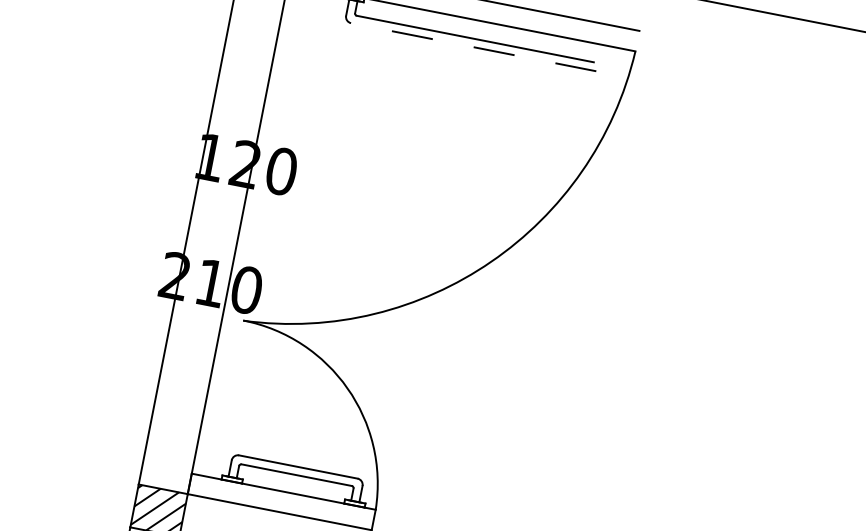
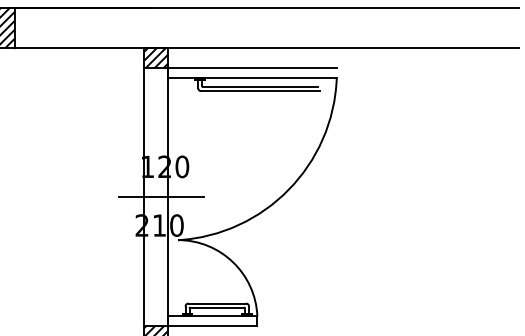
line: (473, 47) -> (260, 91), dashed -> solid
line: (226, 226) -> (161, 197), added

